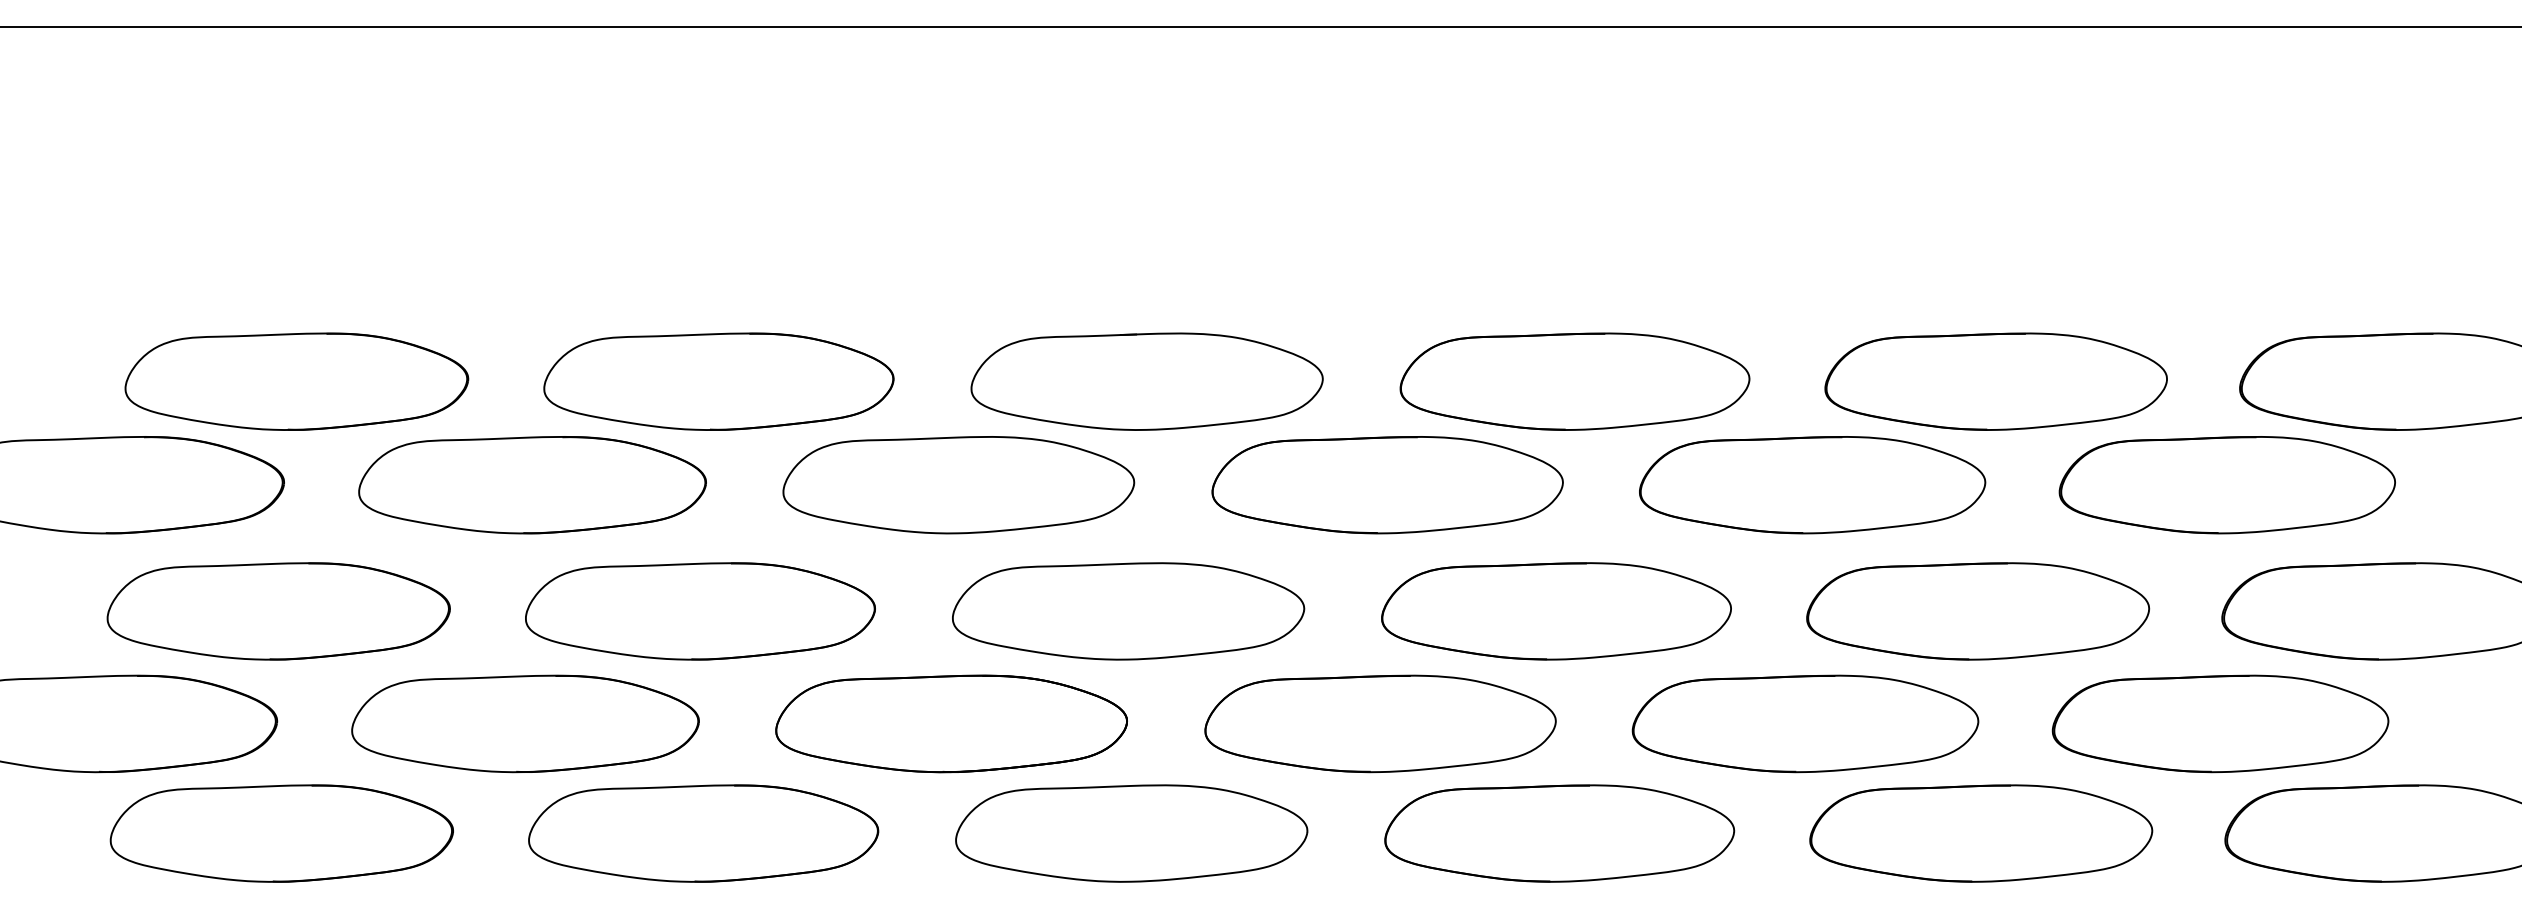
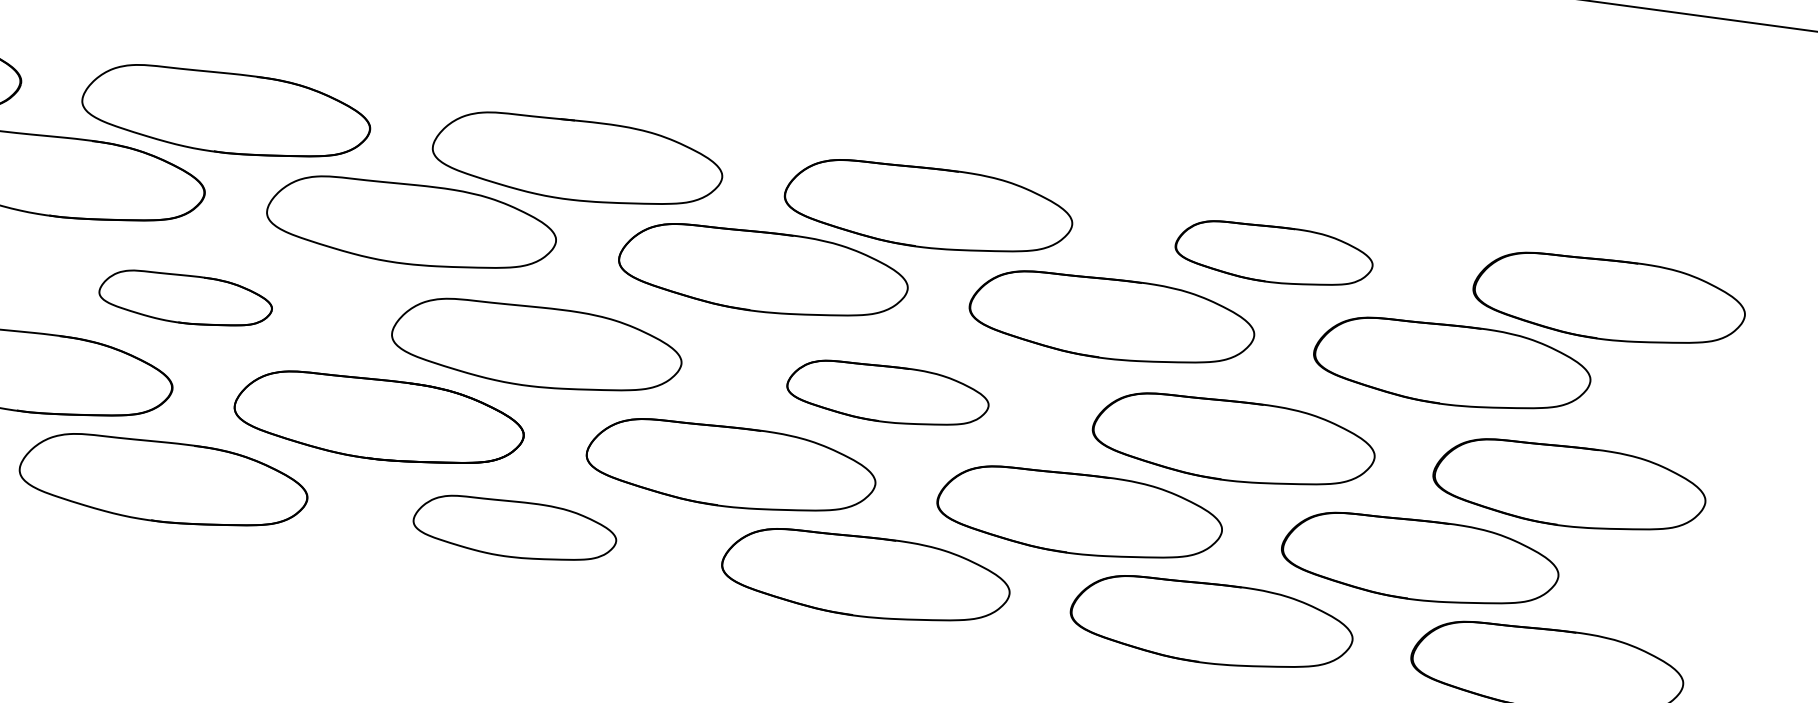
part: (1995, 381) -> (1273, 254), size x0.7
part: (700, 611) -> (185, 299), size x0.6
part: (1556, 611) -> (888, 394), size x0.7
part: (1131, 833) -> (514, 529), size x0.7

